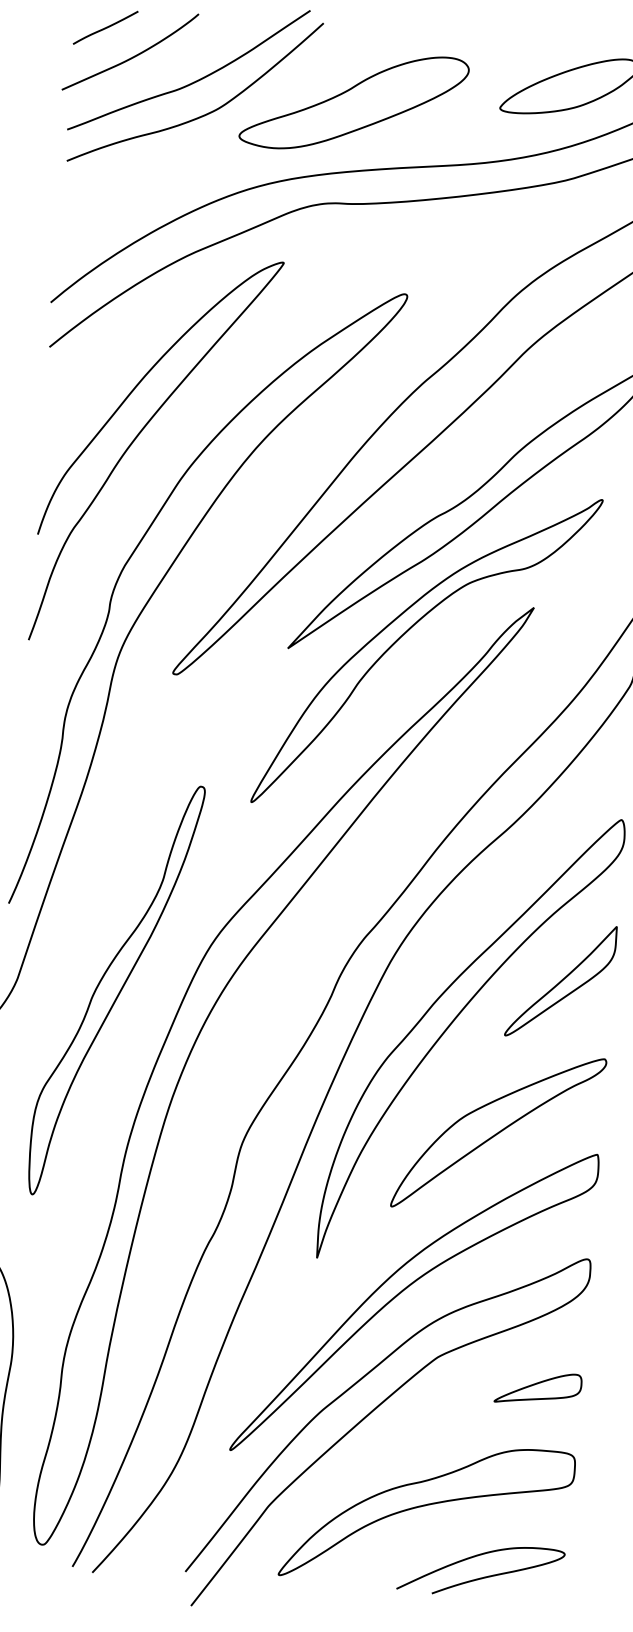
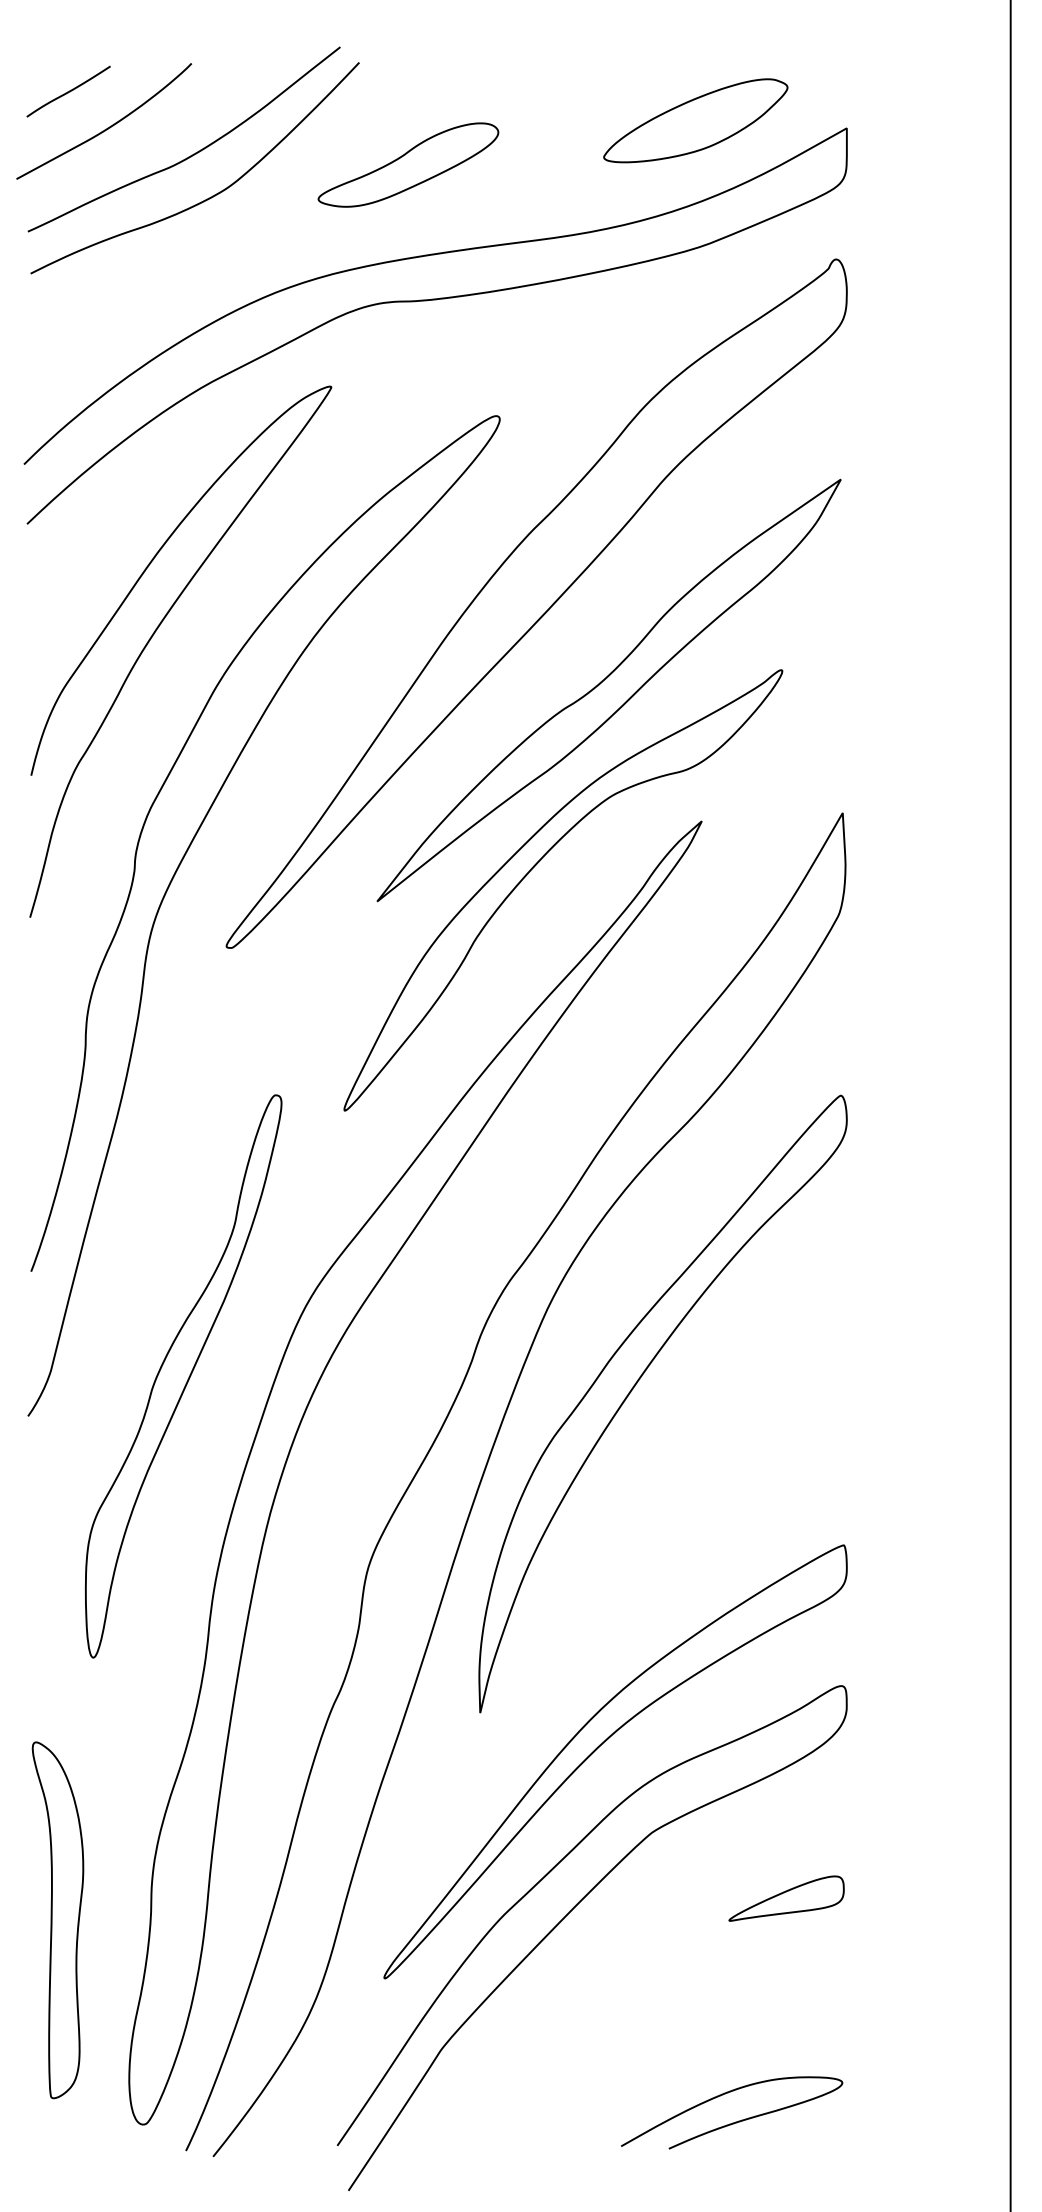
part: (354, 101) -> (408, 164), size x0.6
part: (561, 981) -> (777, 1317), removed
part: (498, 1132) -> (709, 1526), removed
part: (538, 1388) -> (786, 1898), moved
part: (426, 1506) -> (652, 2032), removed

